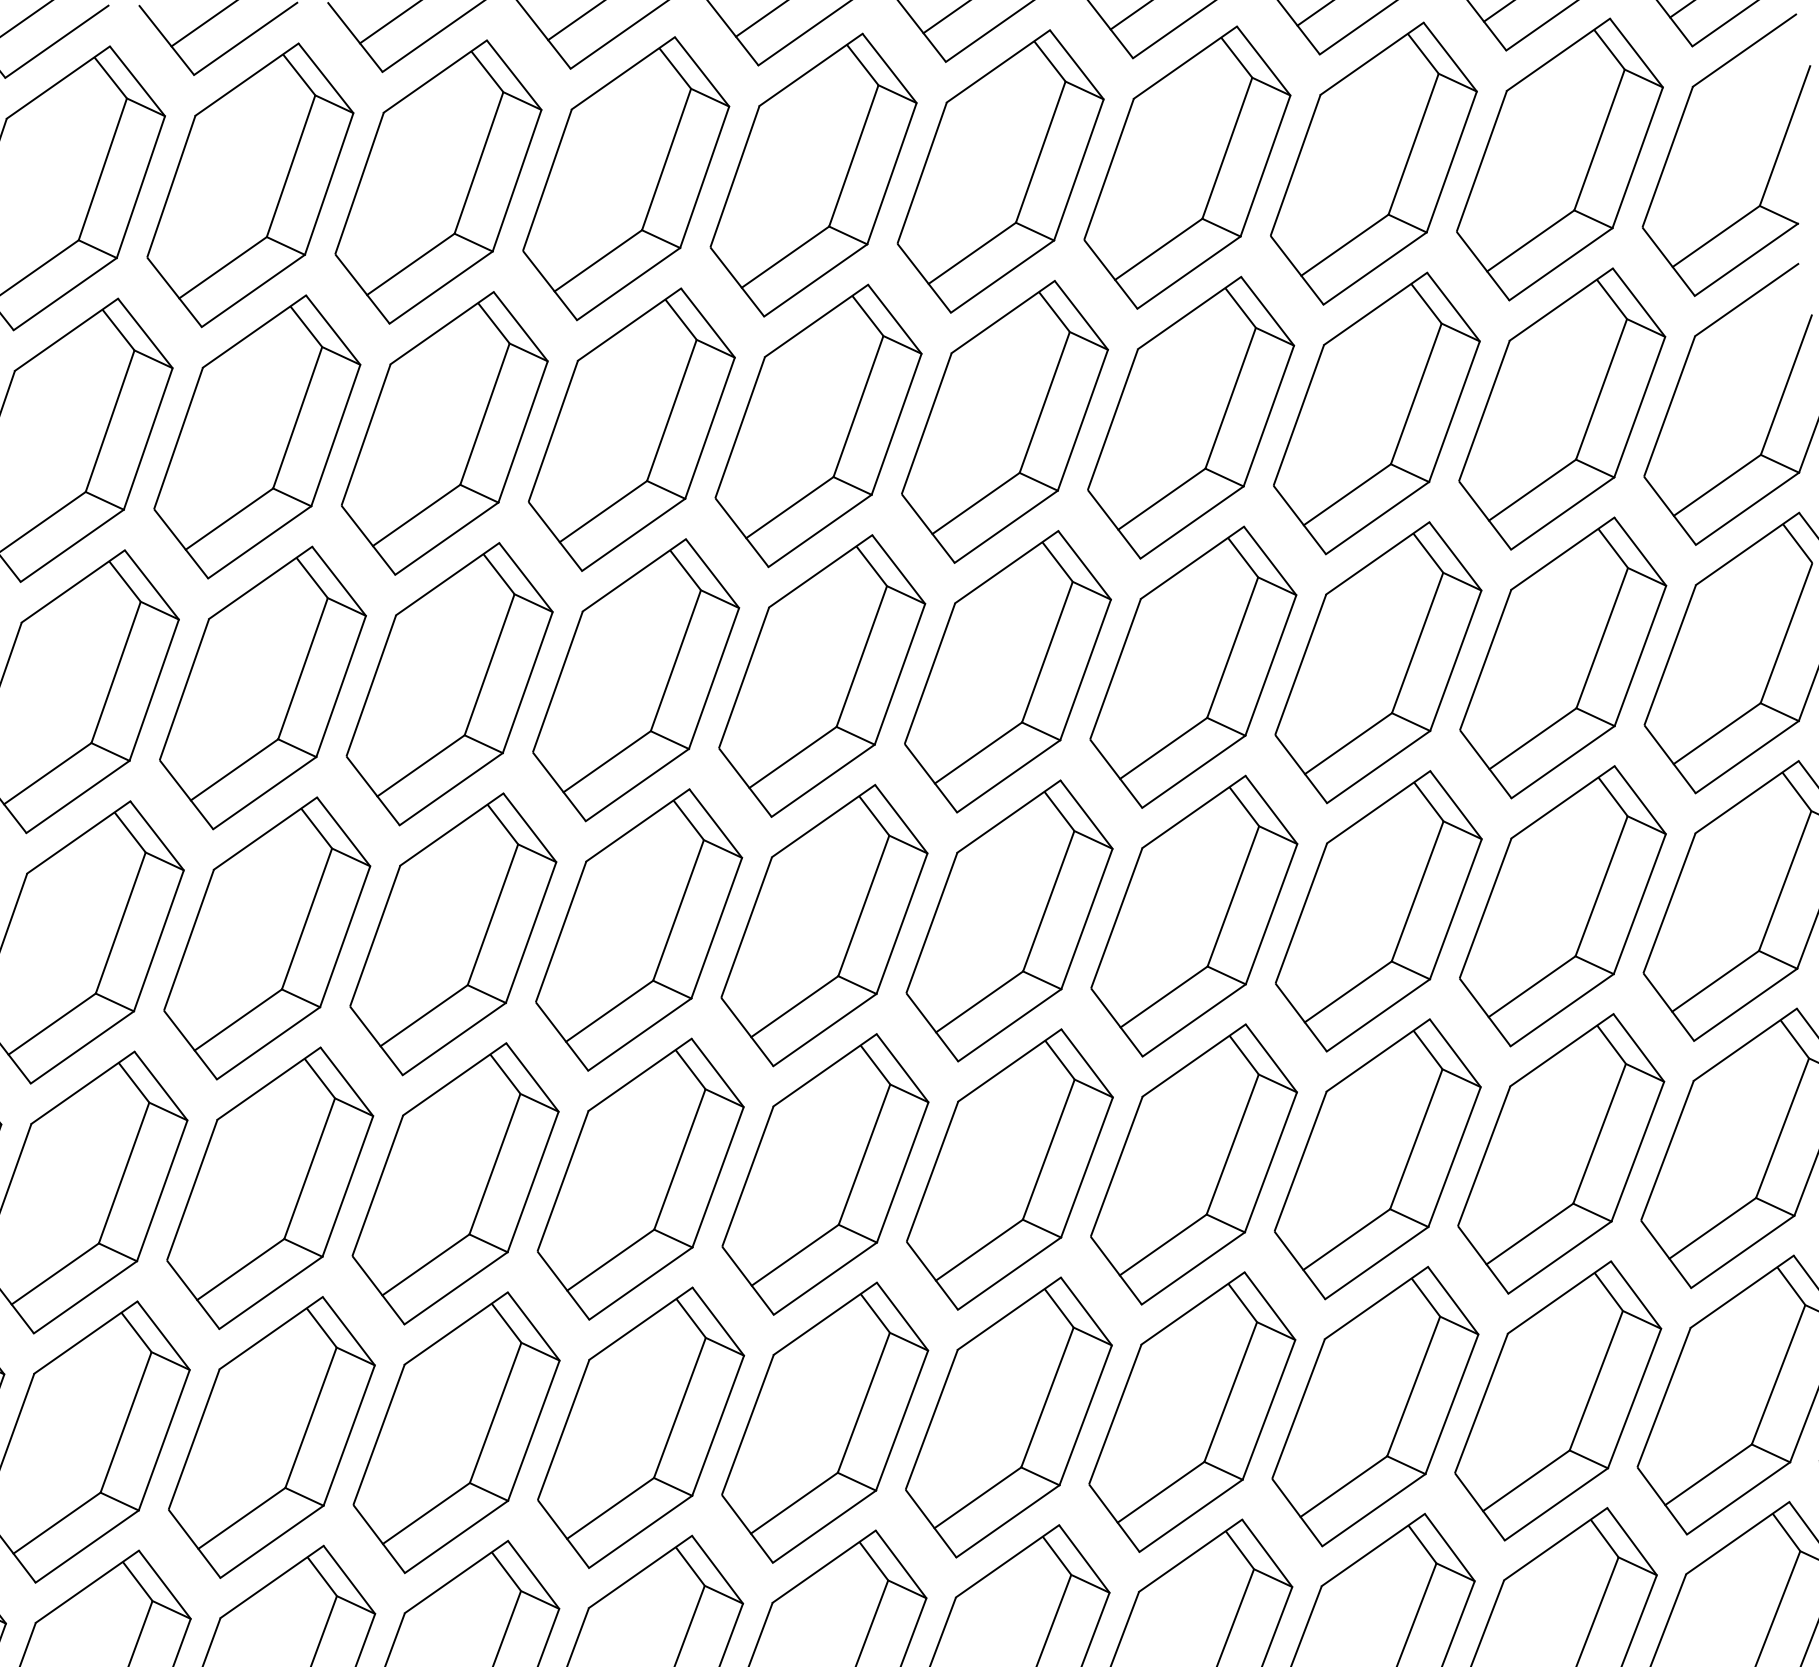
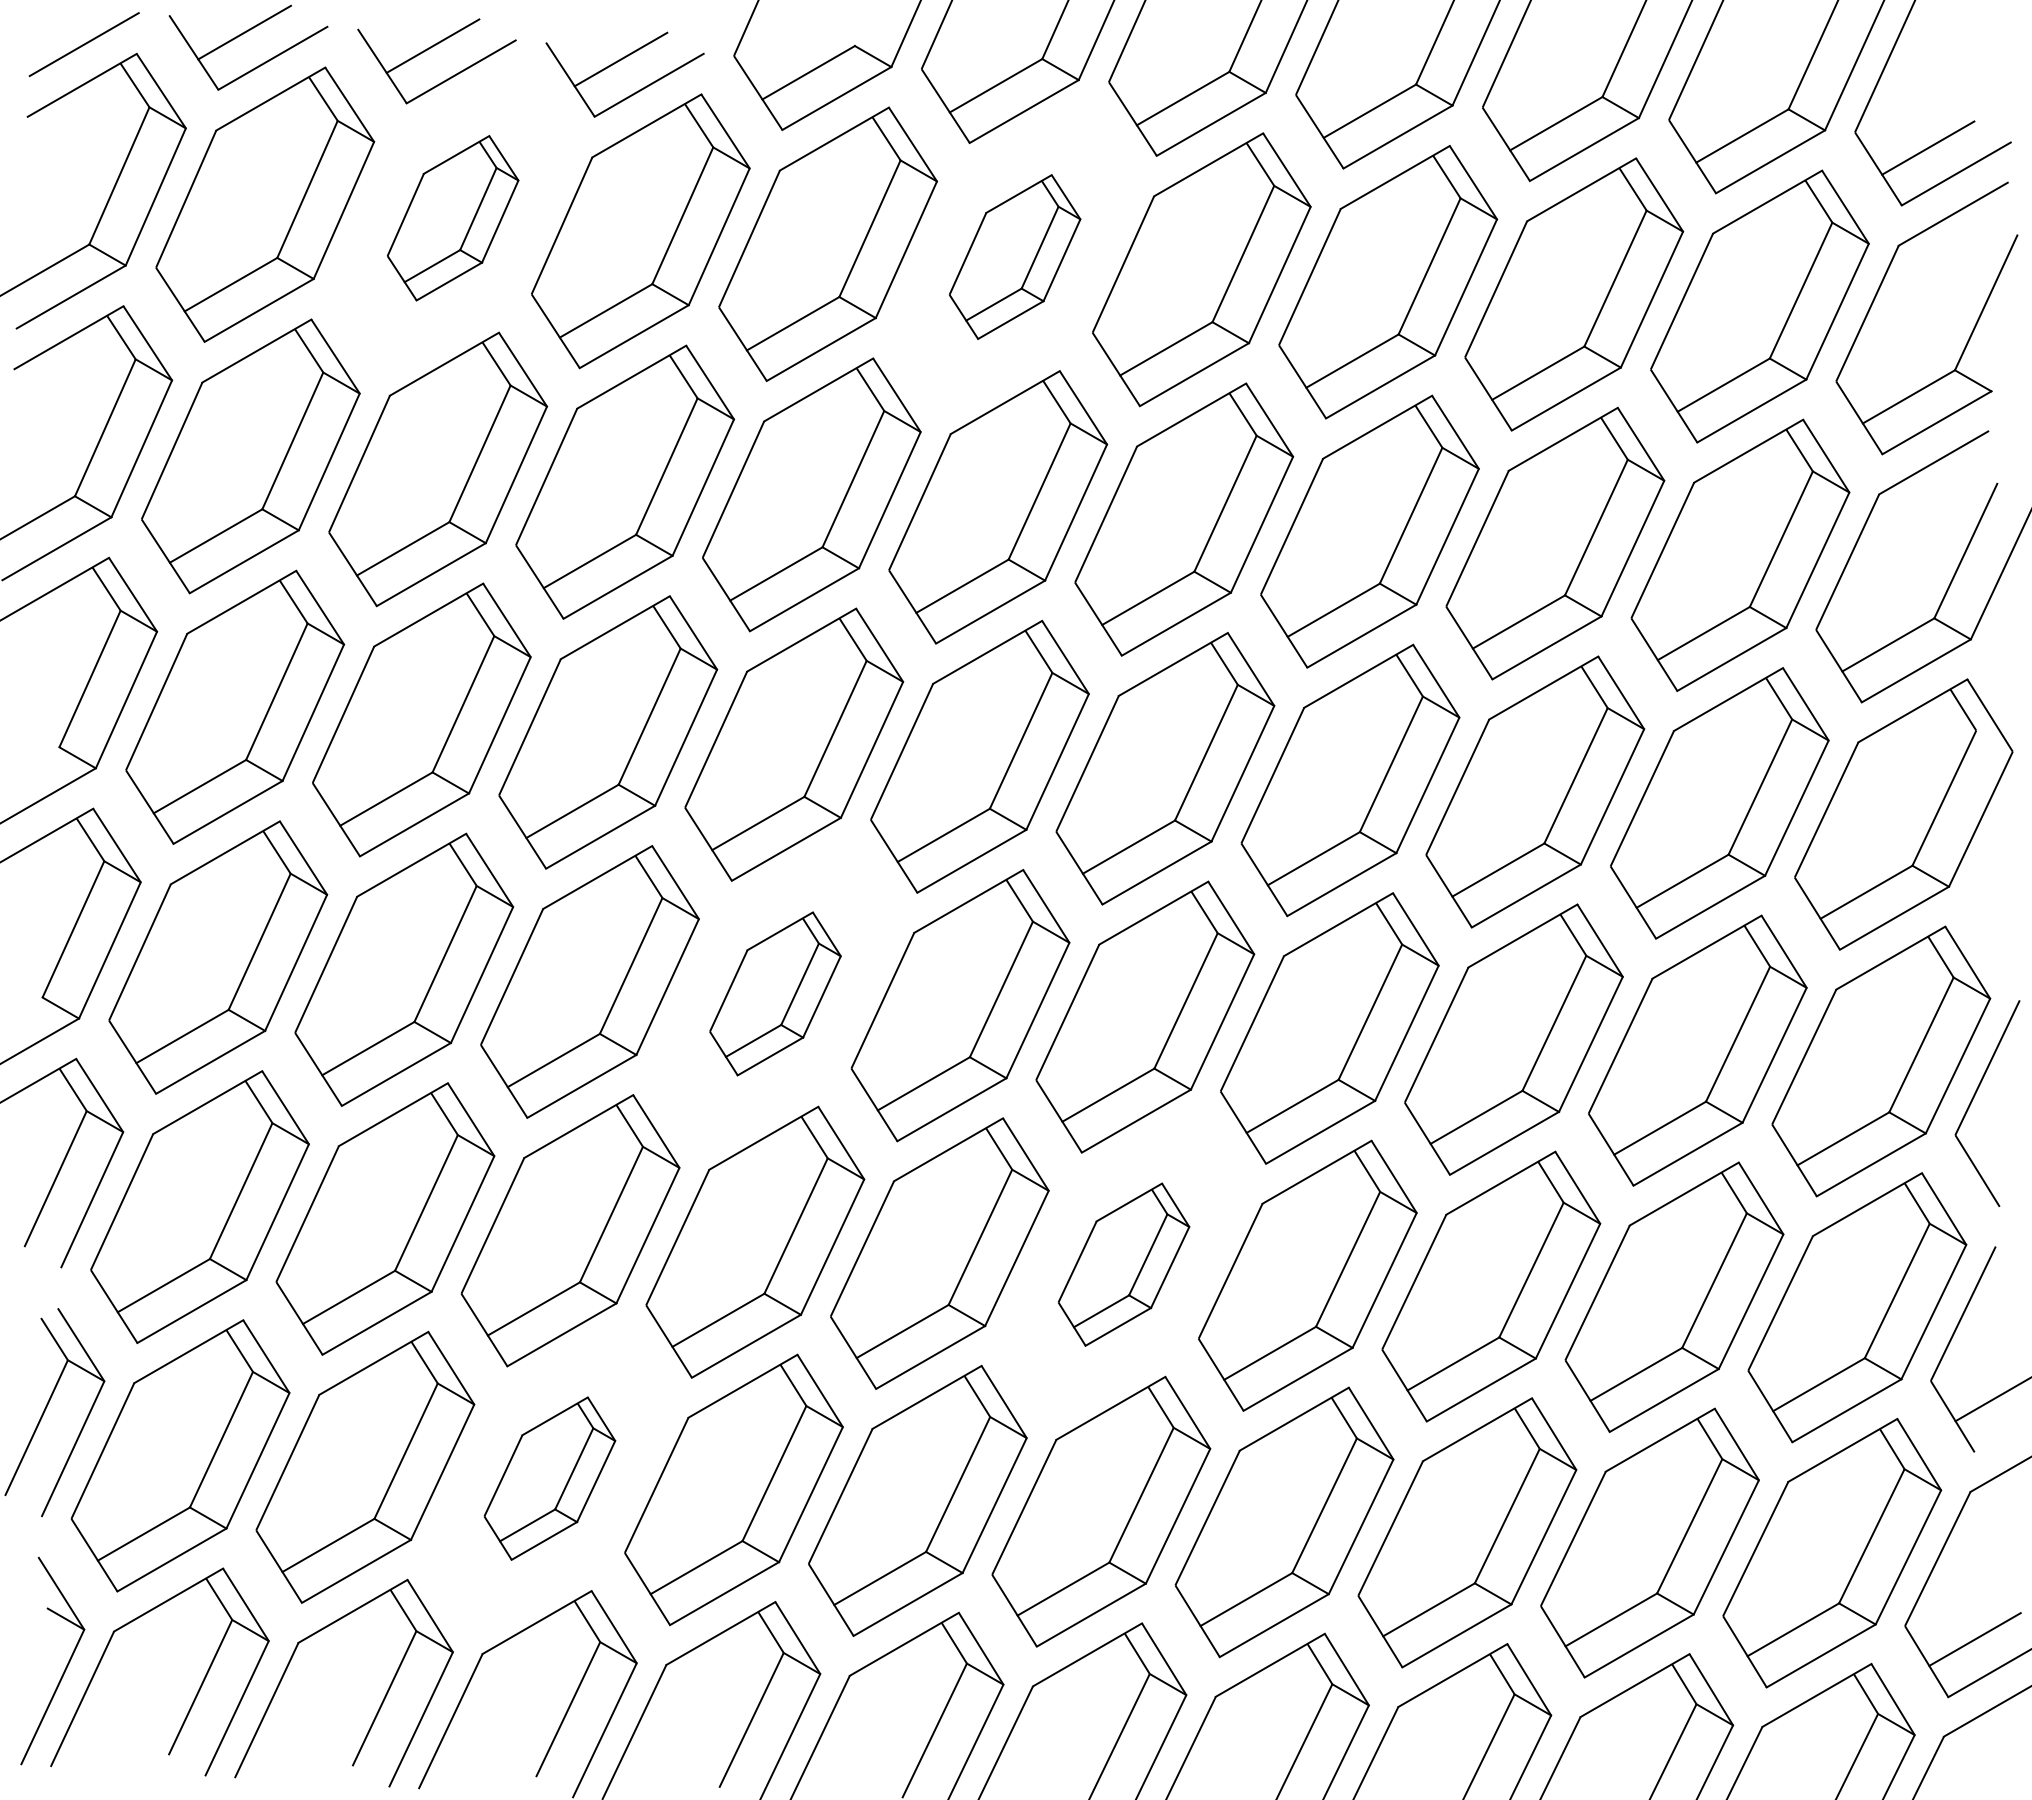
part: (812, 174) -> (1014, 256), size x0.6
part: (249, 185) -> (452, 218), size x0.6
part: (639, 929) -> (775, 993), size x0.6
part: (1009, 1169) -> (1123, 1264), size x0.6
part: (456, 1432) -> (549, 1478), size x0.6

